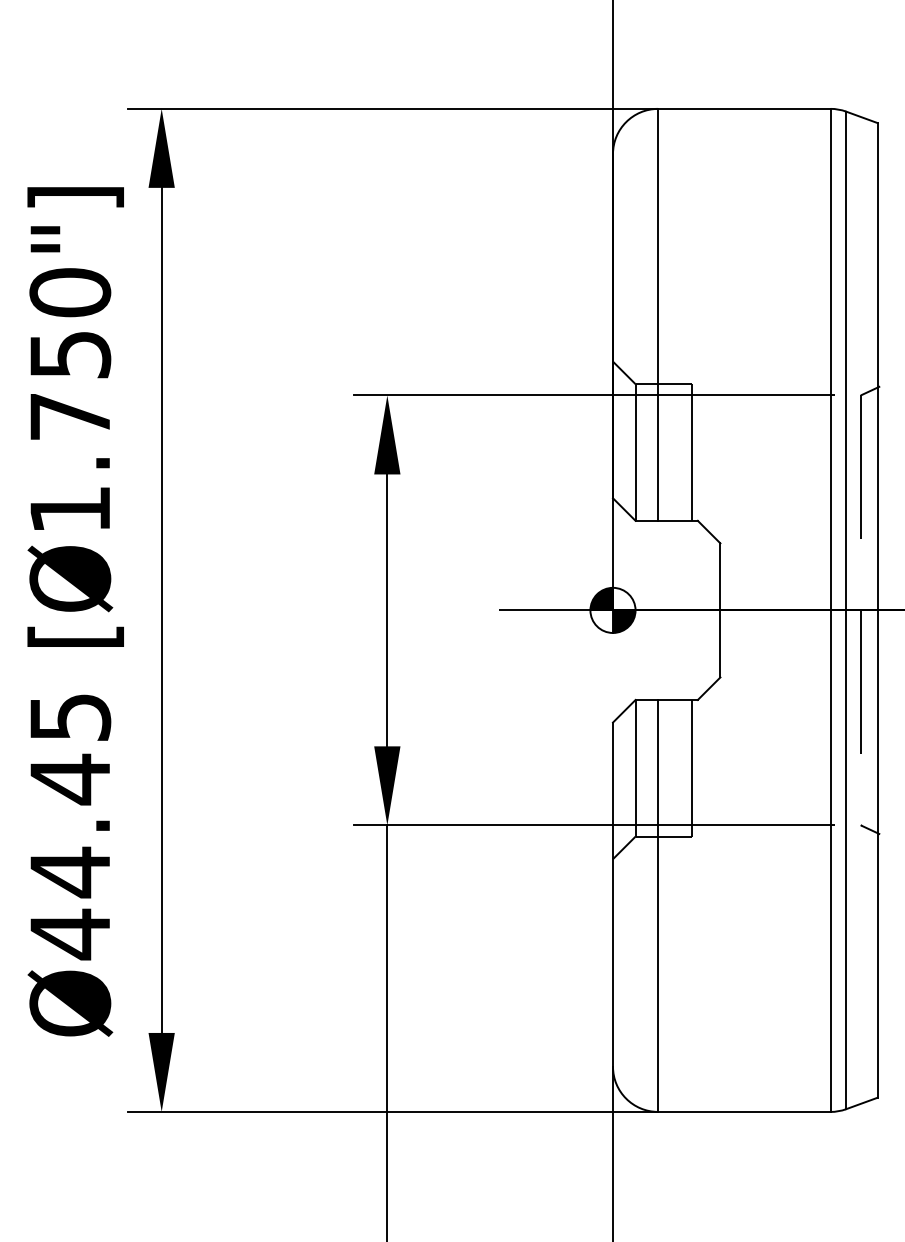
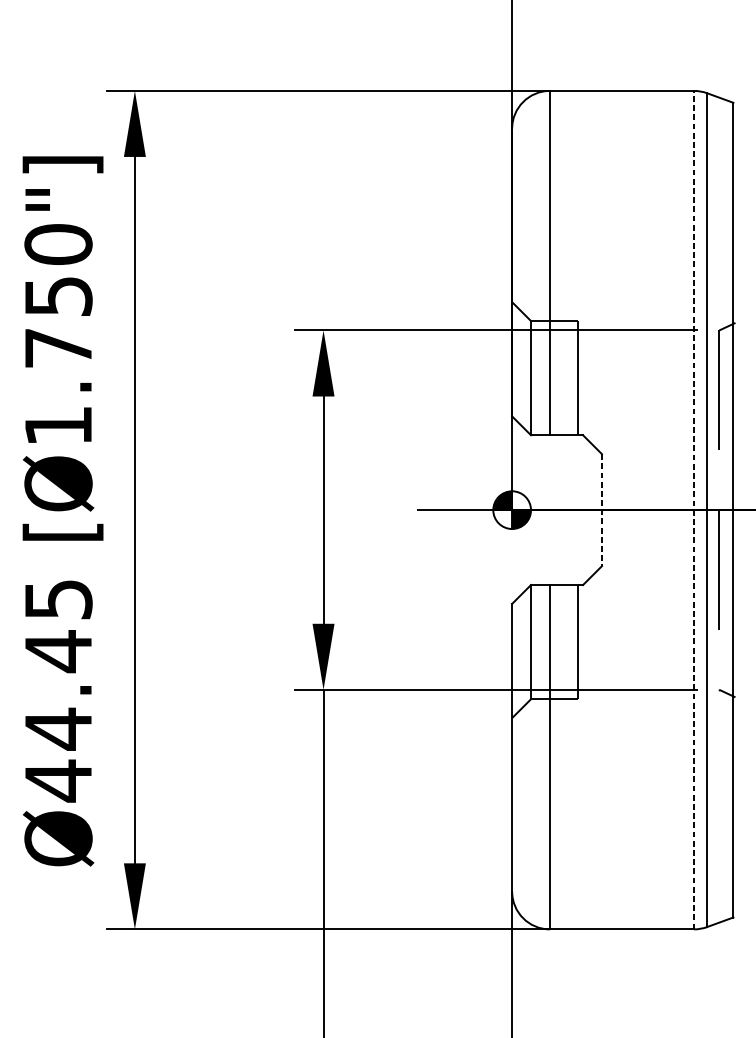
line: (720, 610) -> (602, 510), solid -> dashed
line: (830, 610) -> (693, 510), solid -> dashed

